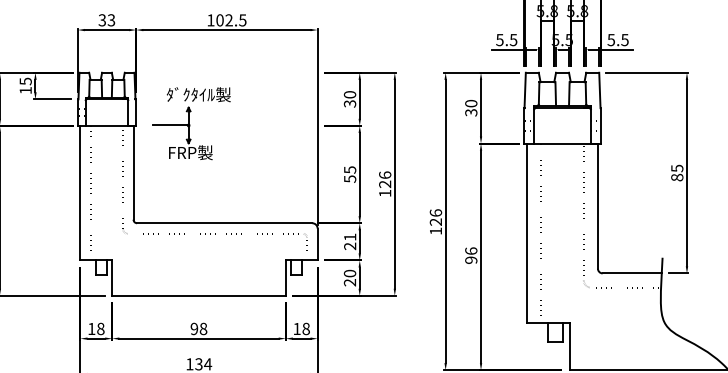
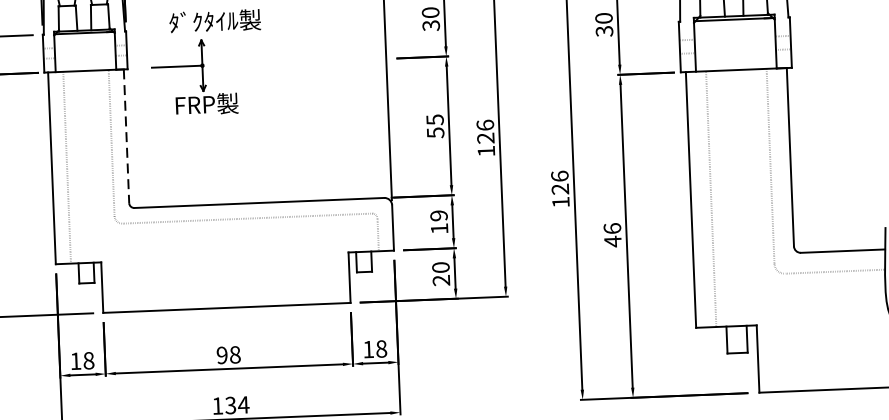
line: (133, 172) -> (126, 135), solid -> dashed
text: (350, 241) -> (439, 221), 21 -> 19
text: (471, 260) -> (613, 241), 96 -> 46

